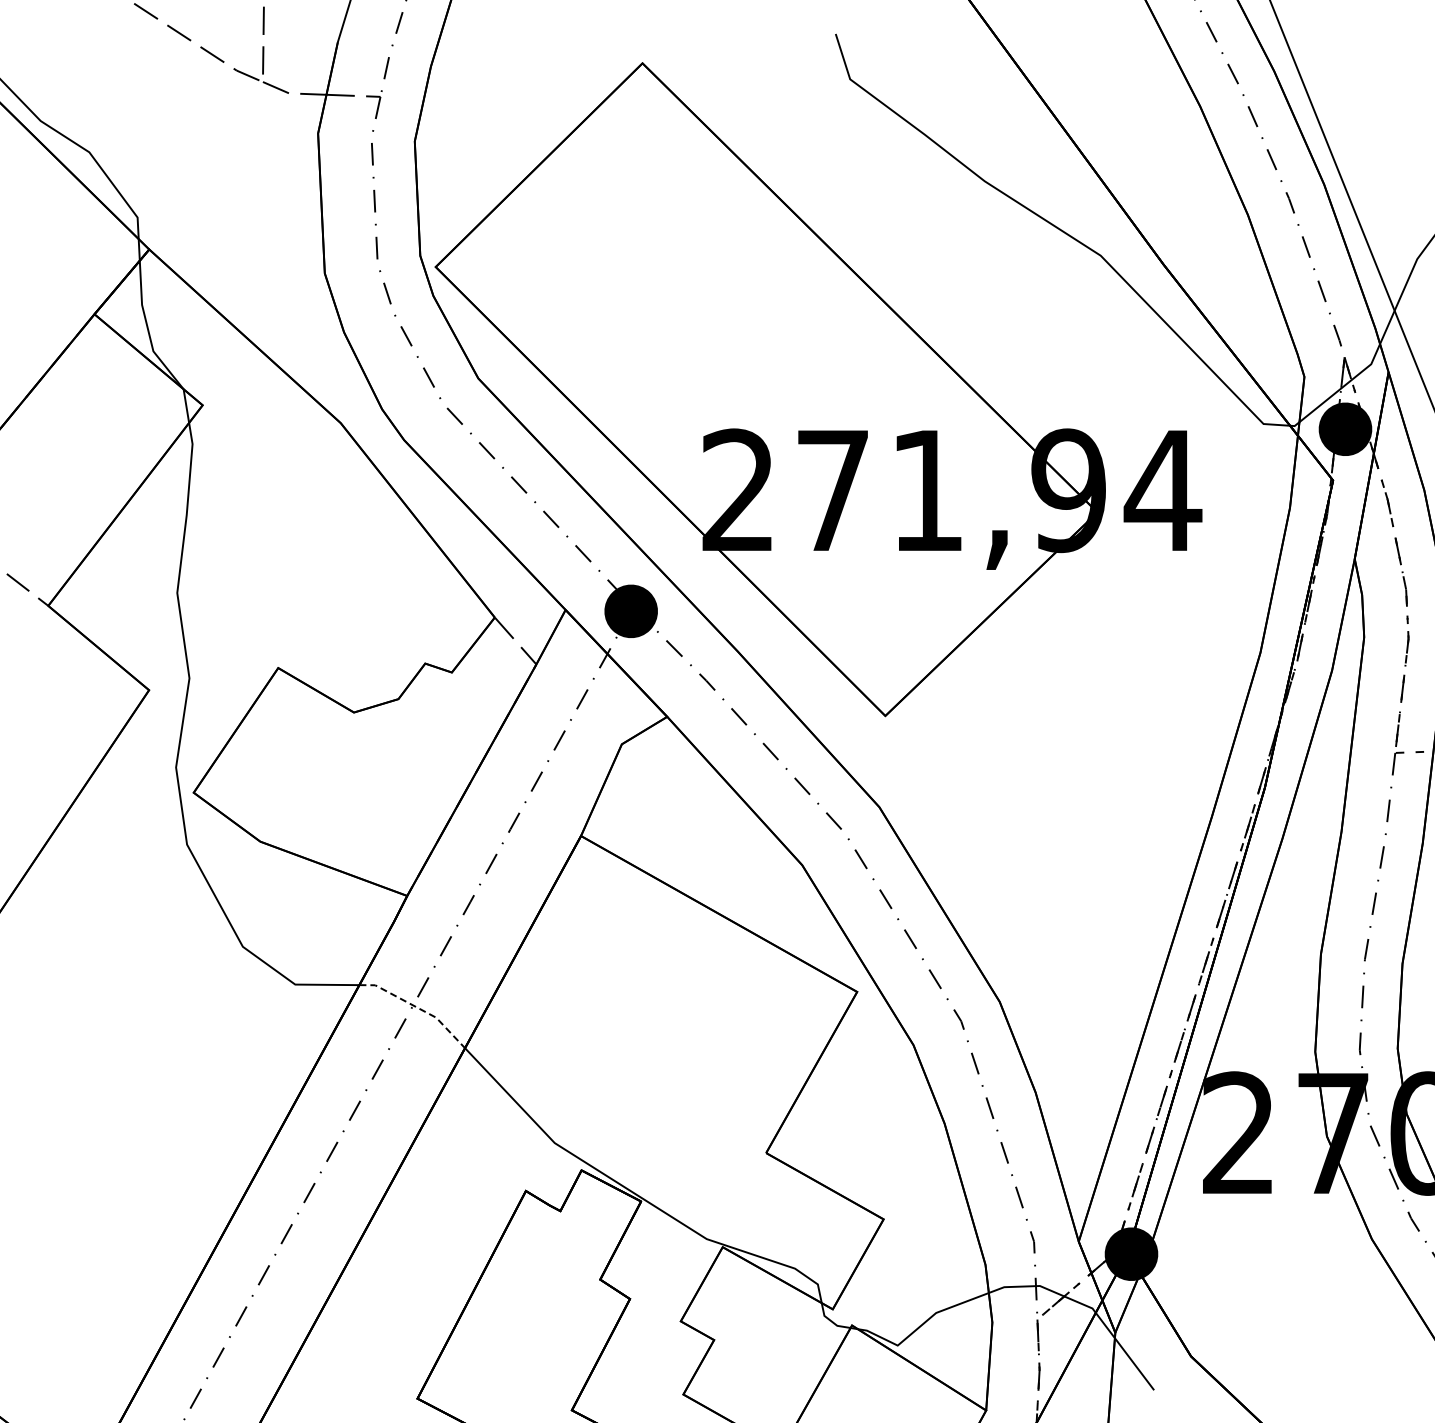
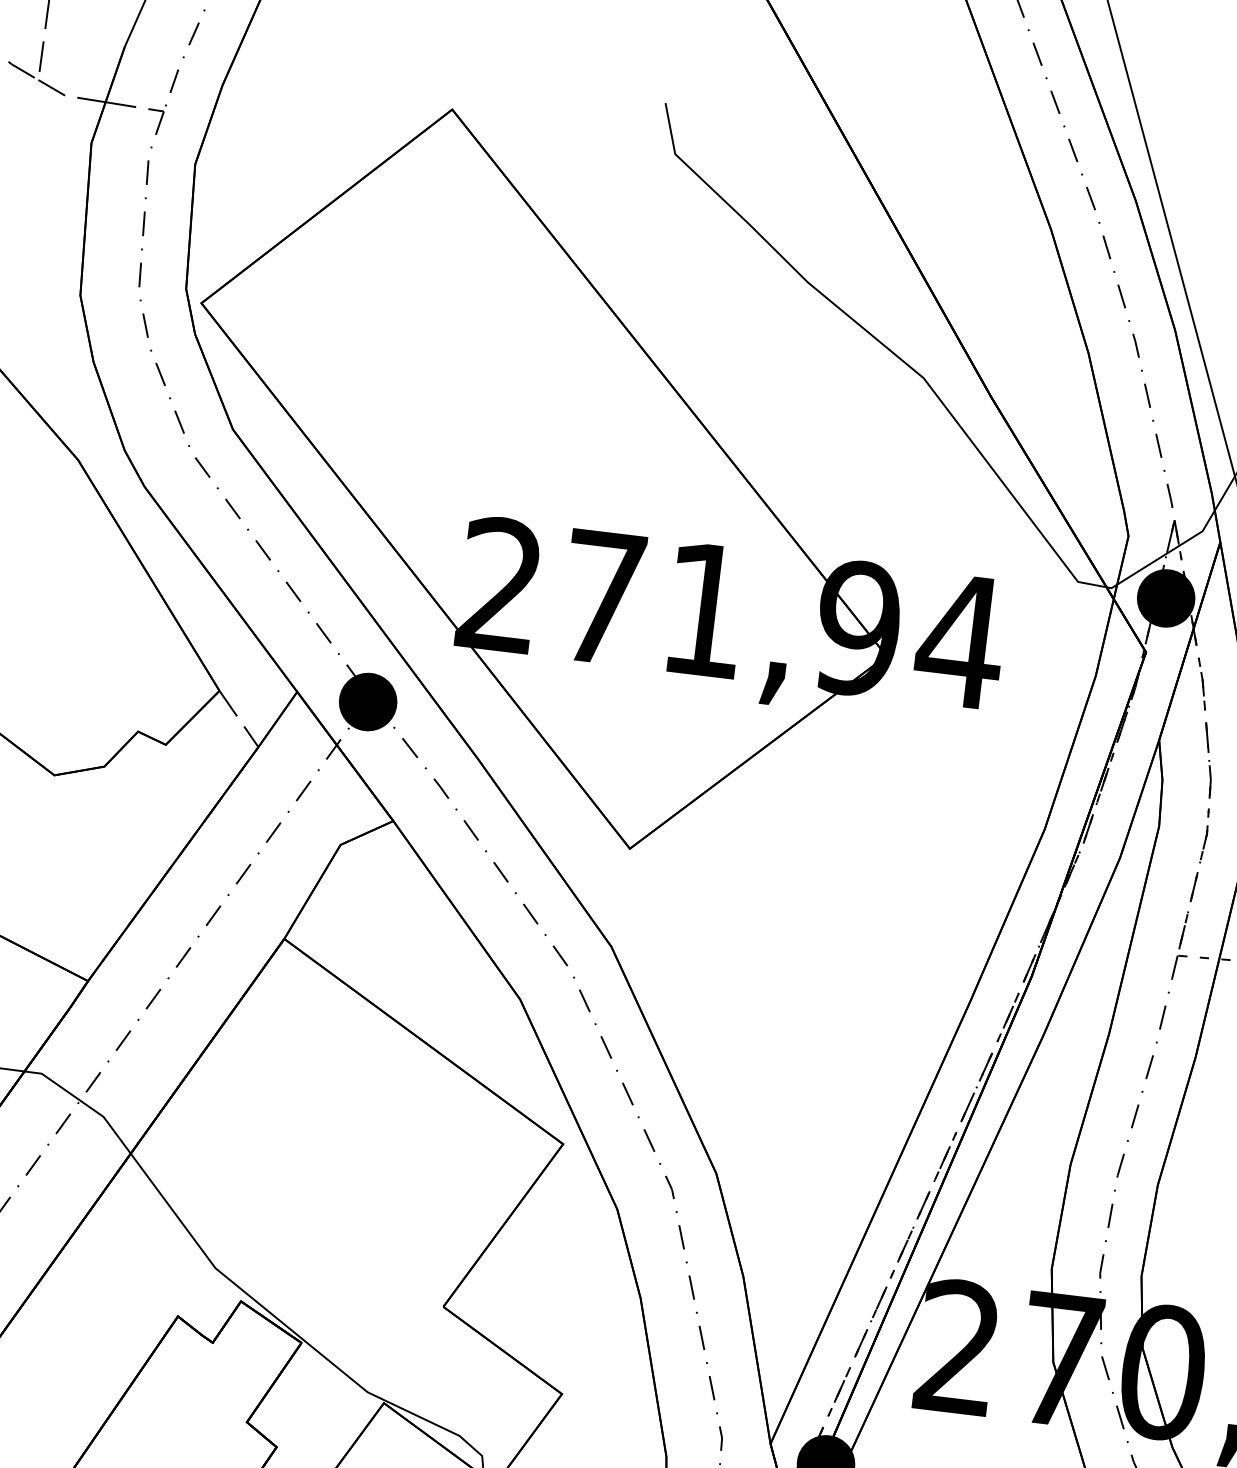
line: (417, 1007) -> (84, 1103), dashed -> solid

